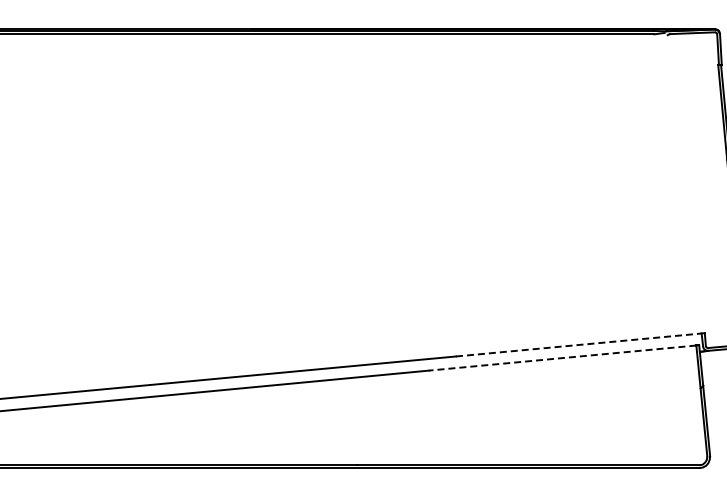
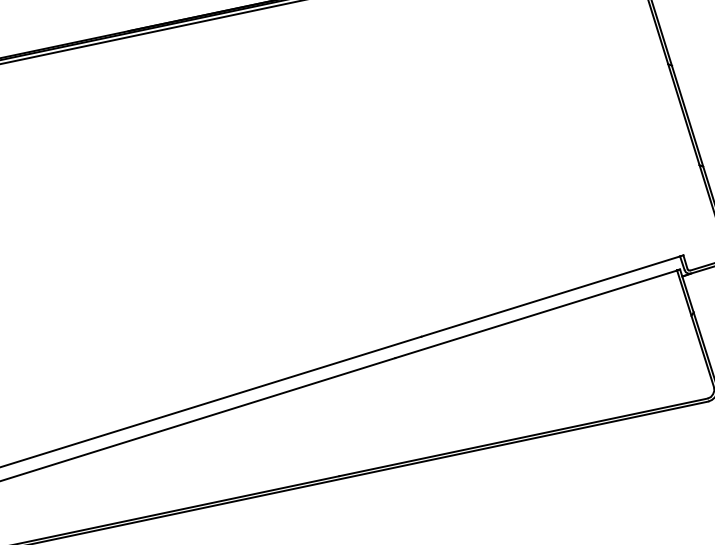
line: (579, 344) -> (551, 295), dashed -> solid
line: (562, 358) -> (536, 314), dashed -> solid

